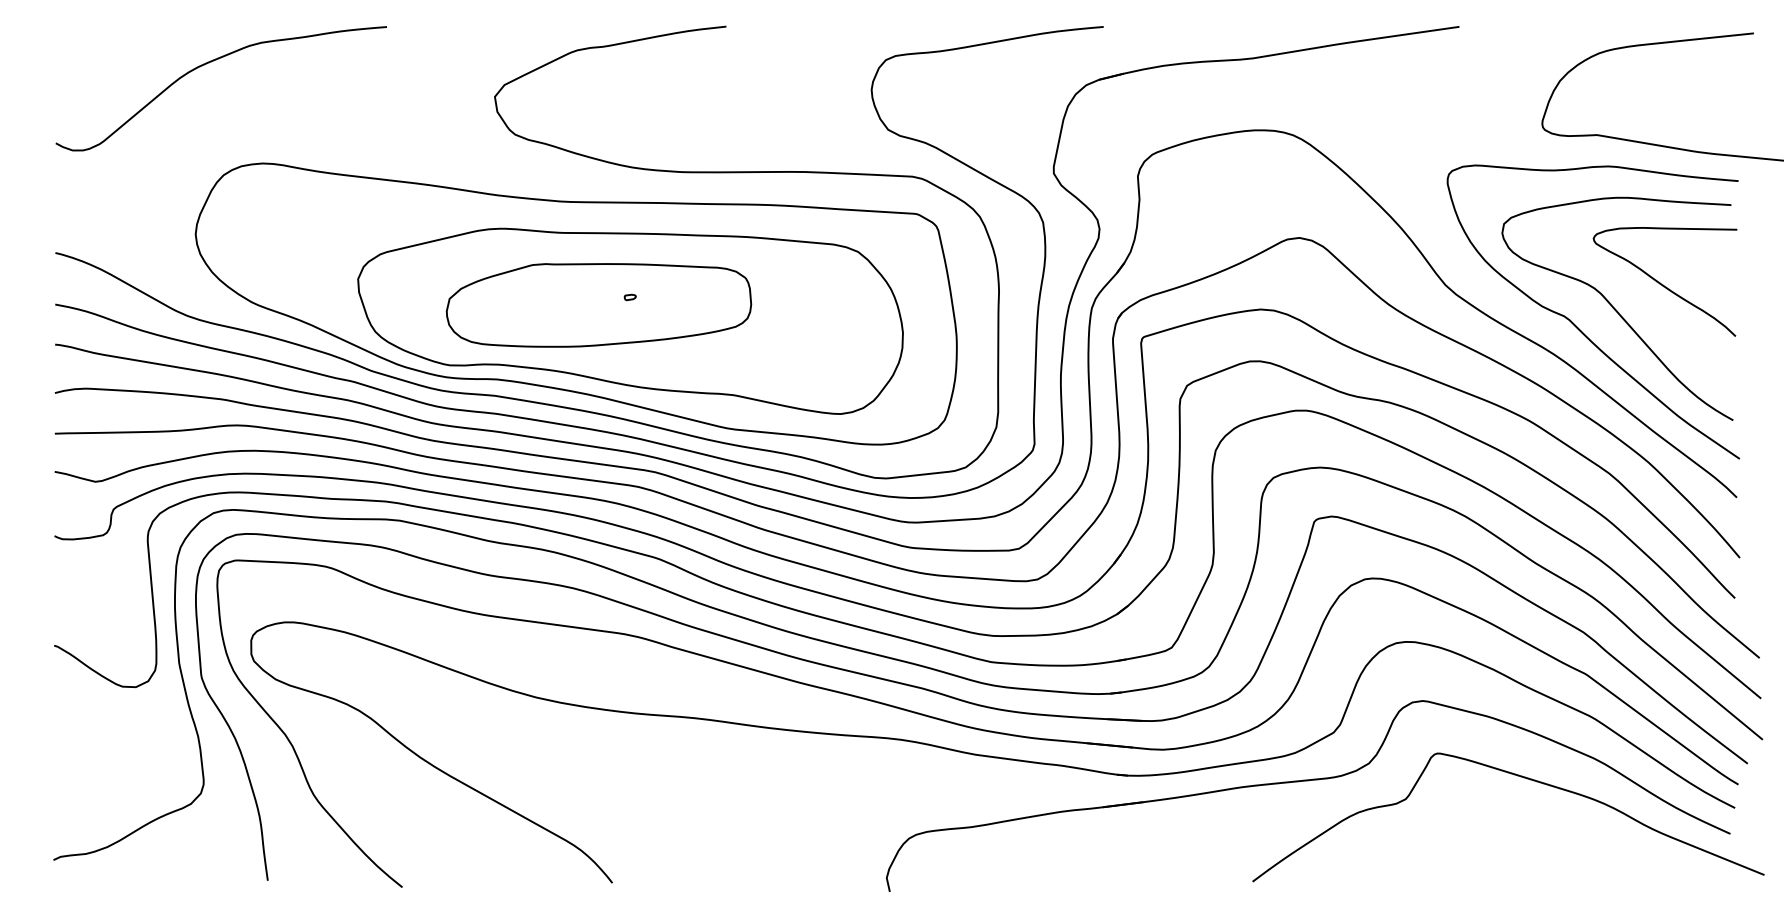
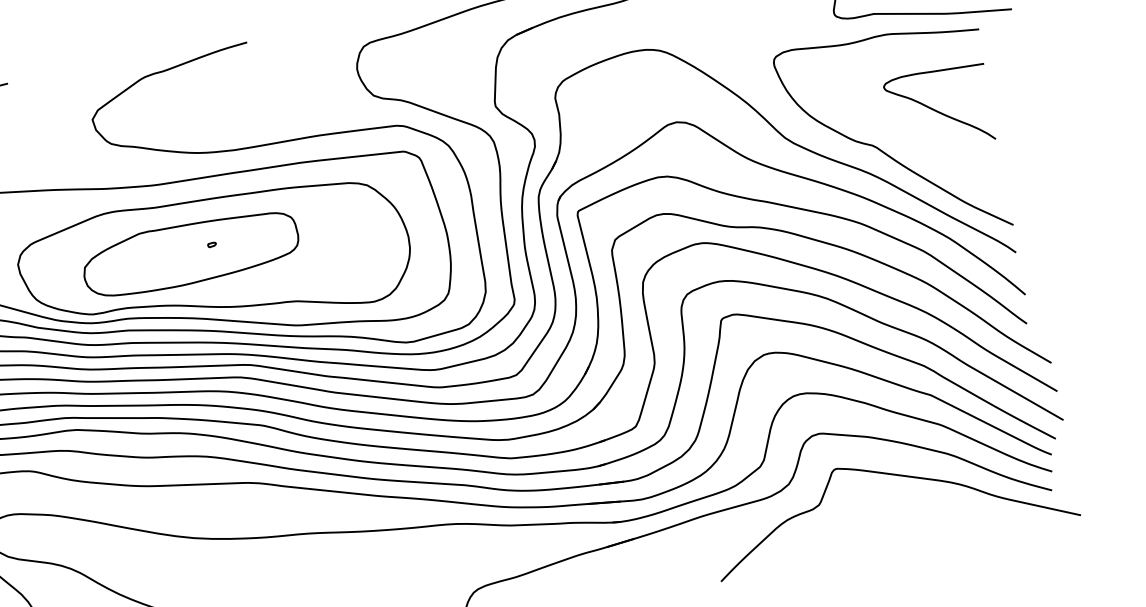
curve: (1616, 309) -> (908, 134), removed

